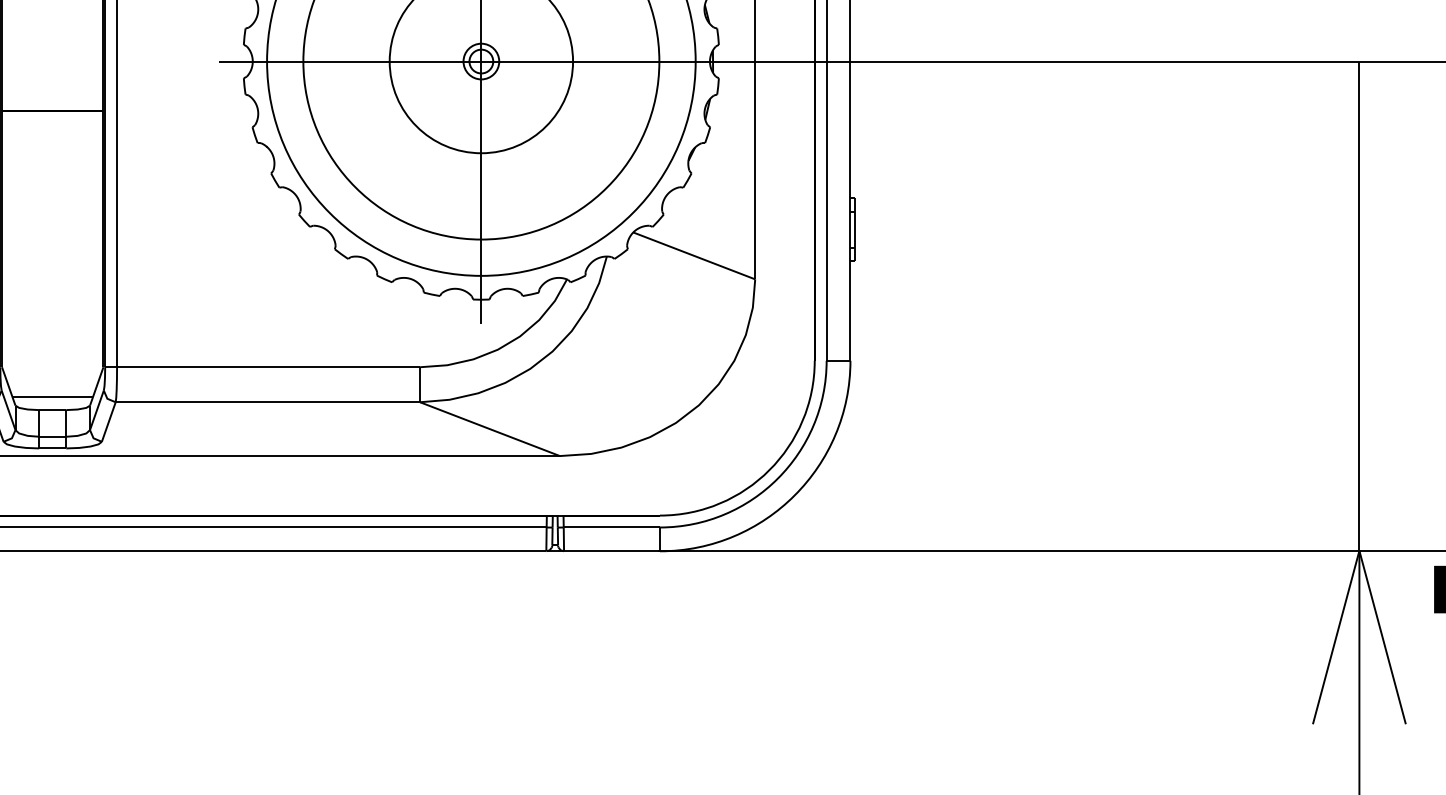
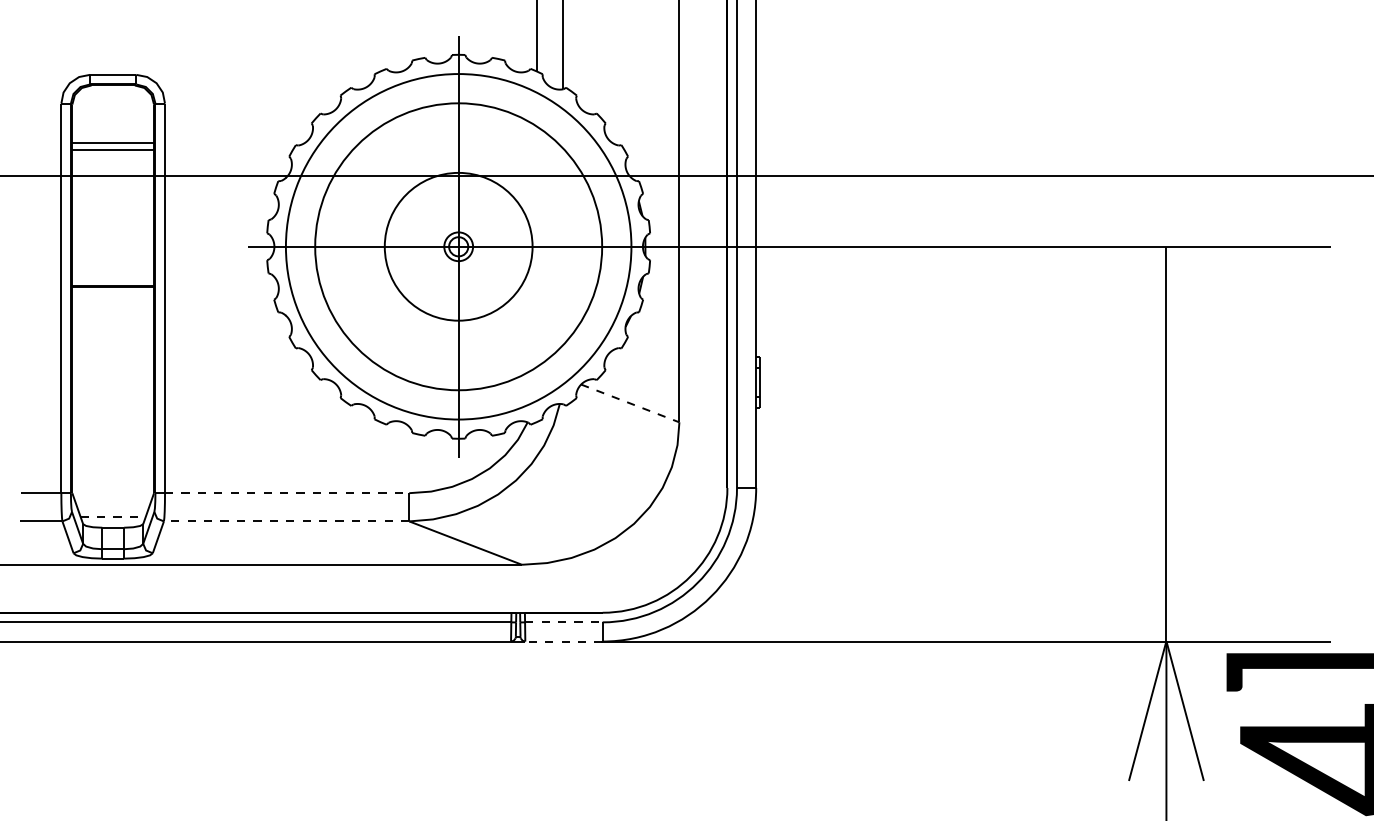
line: (694, 255) -> (630, 403), solid -> dashed
line: (269, 367) -> (287, 493), solid -> dashed
line: (53, 396) -> (113, 516), solid -> dashed
line: (267, 402) -> (286, 521), solid -> dashed
line: (611, 527) -> (563, 622), solid -> dashed
line: (611, 551) -> (563, 641), solid -> dashed

